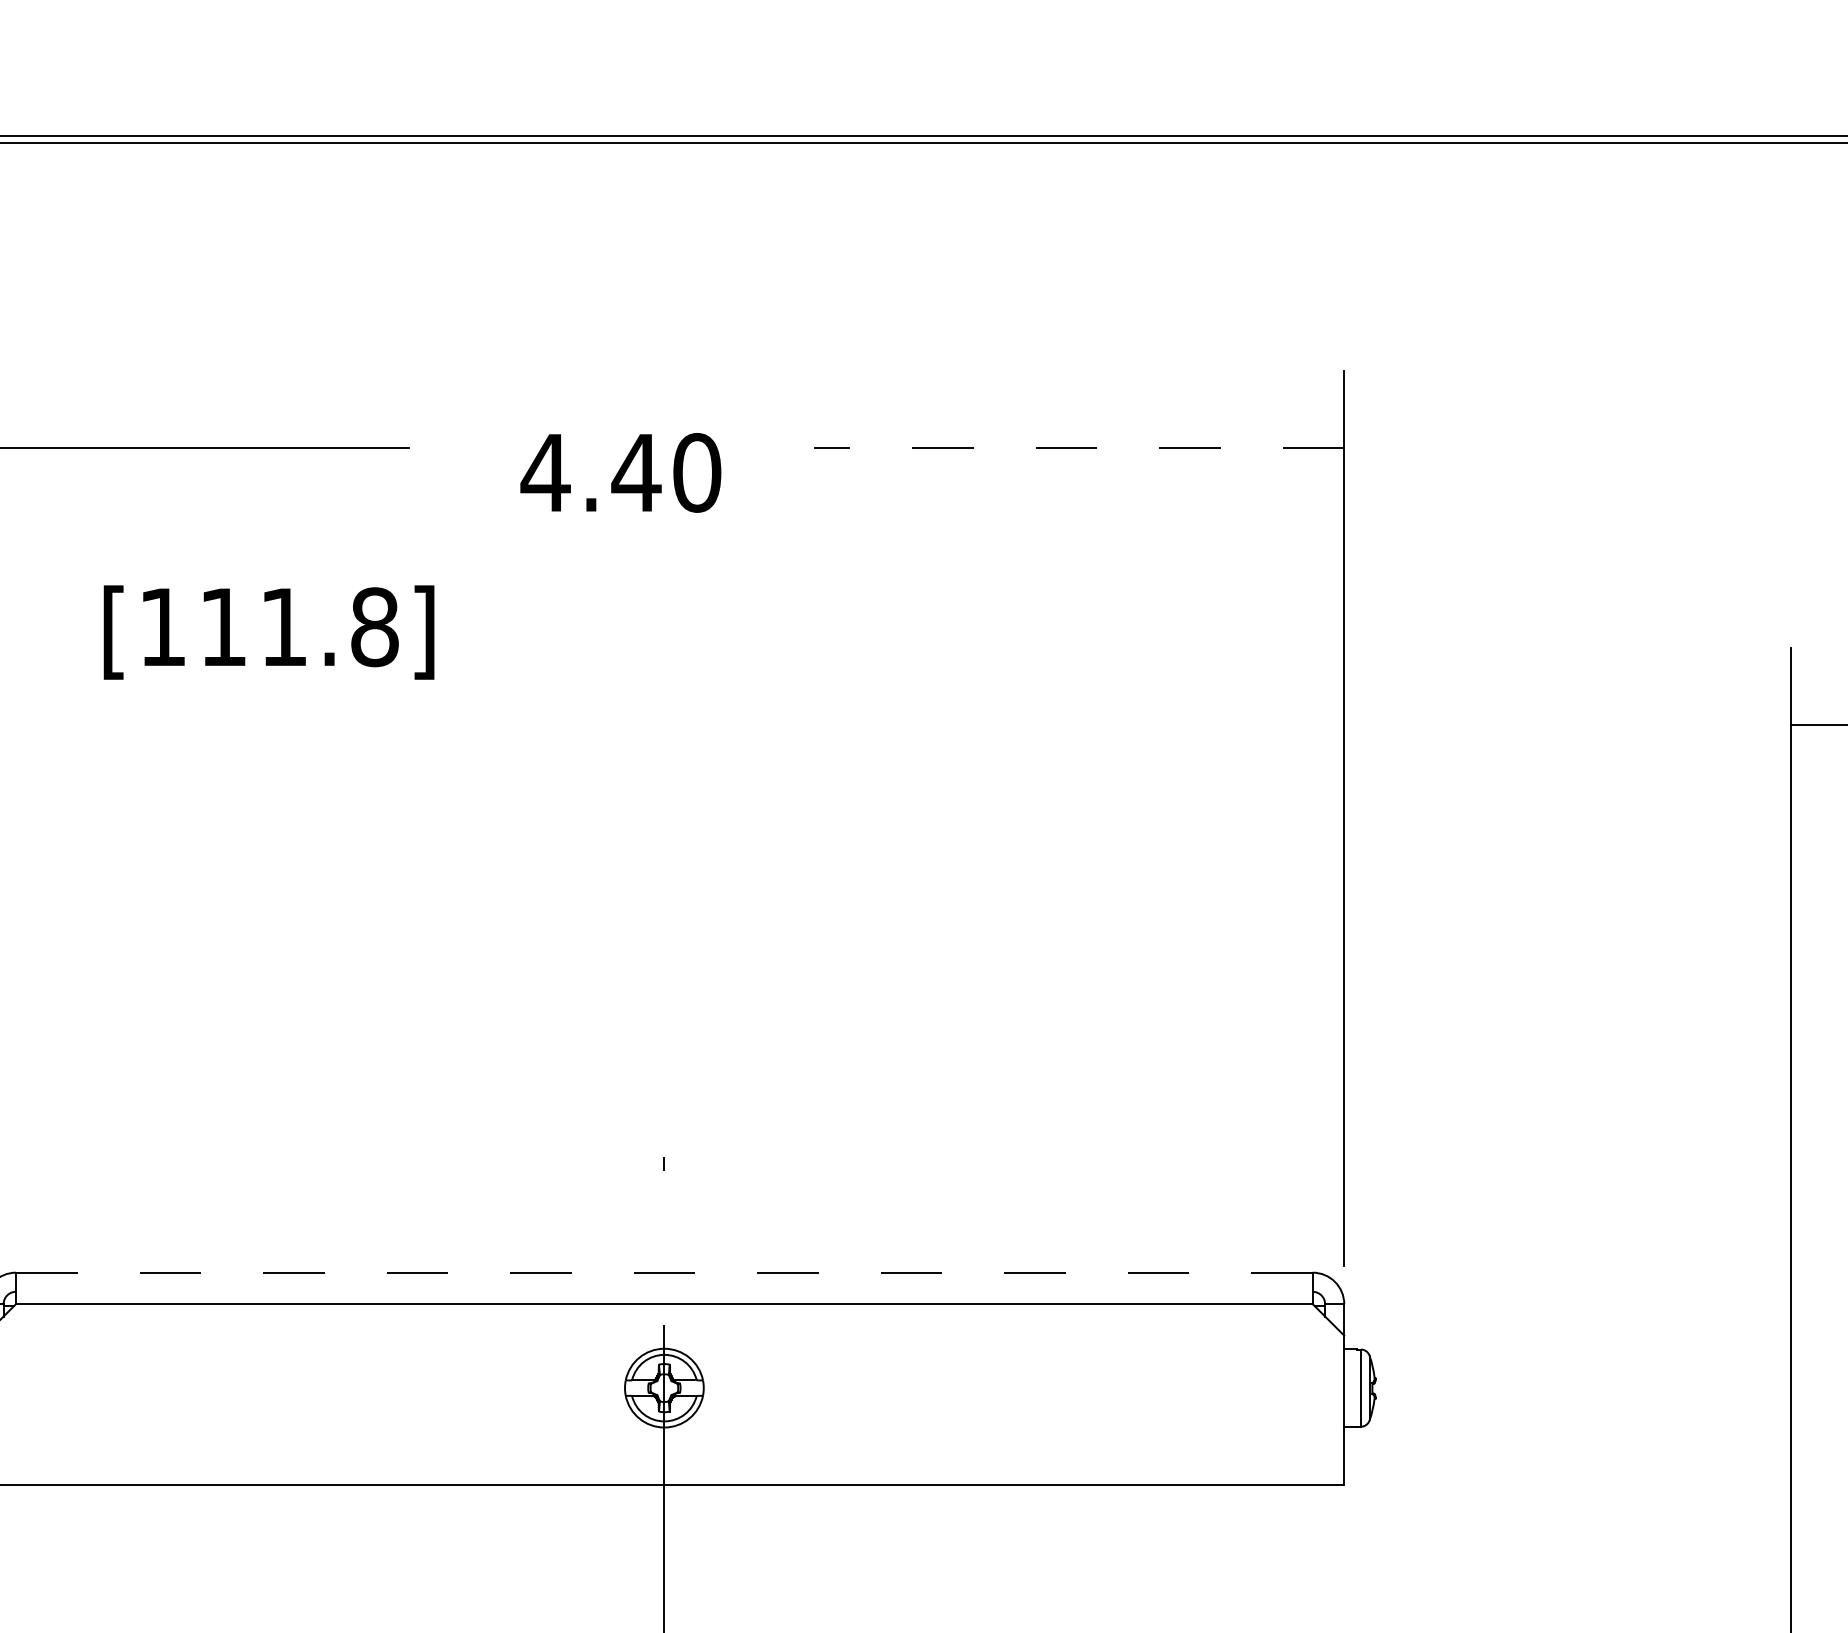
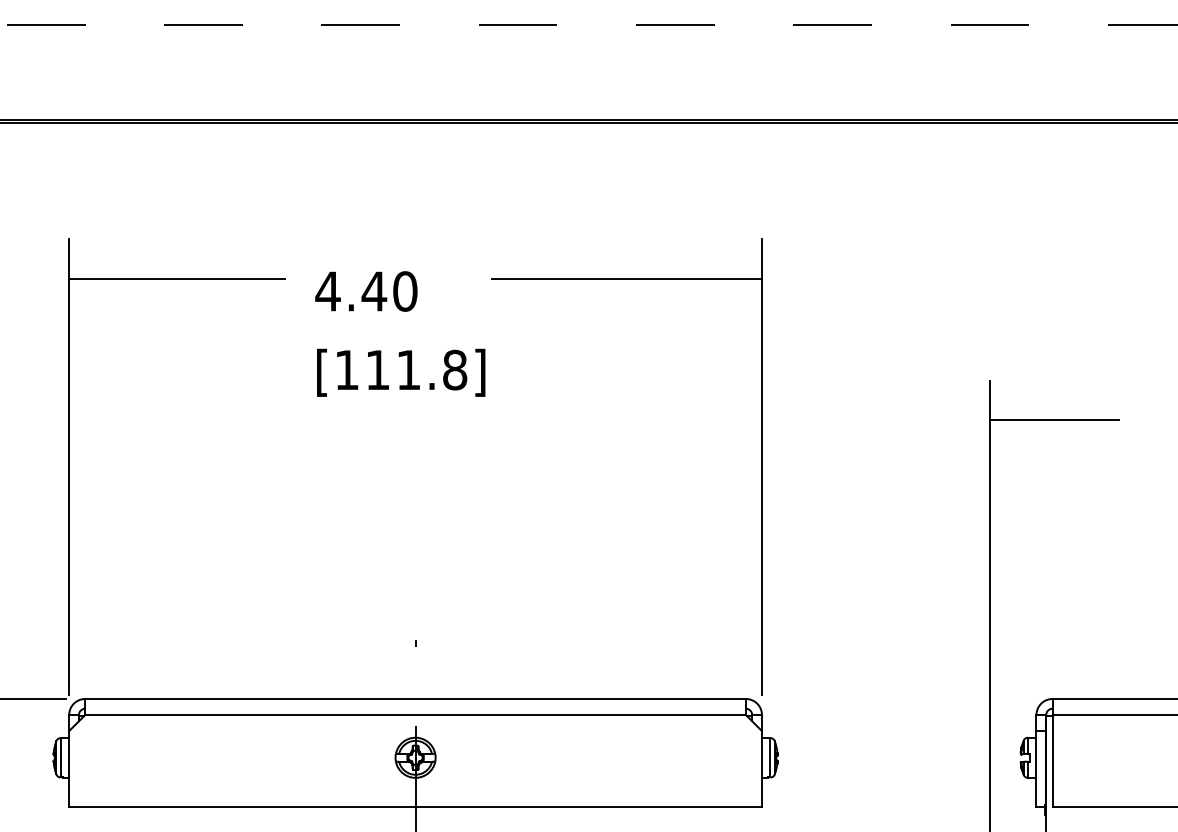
line: (1080, 447) -> (627, 278), dashed -> solid
text: (621, 472) -> (366, 291), moved
text: (269, 631) -> (401, 372), moved
line: (664, 1271) -> (415, 698), dashed -> solid

